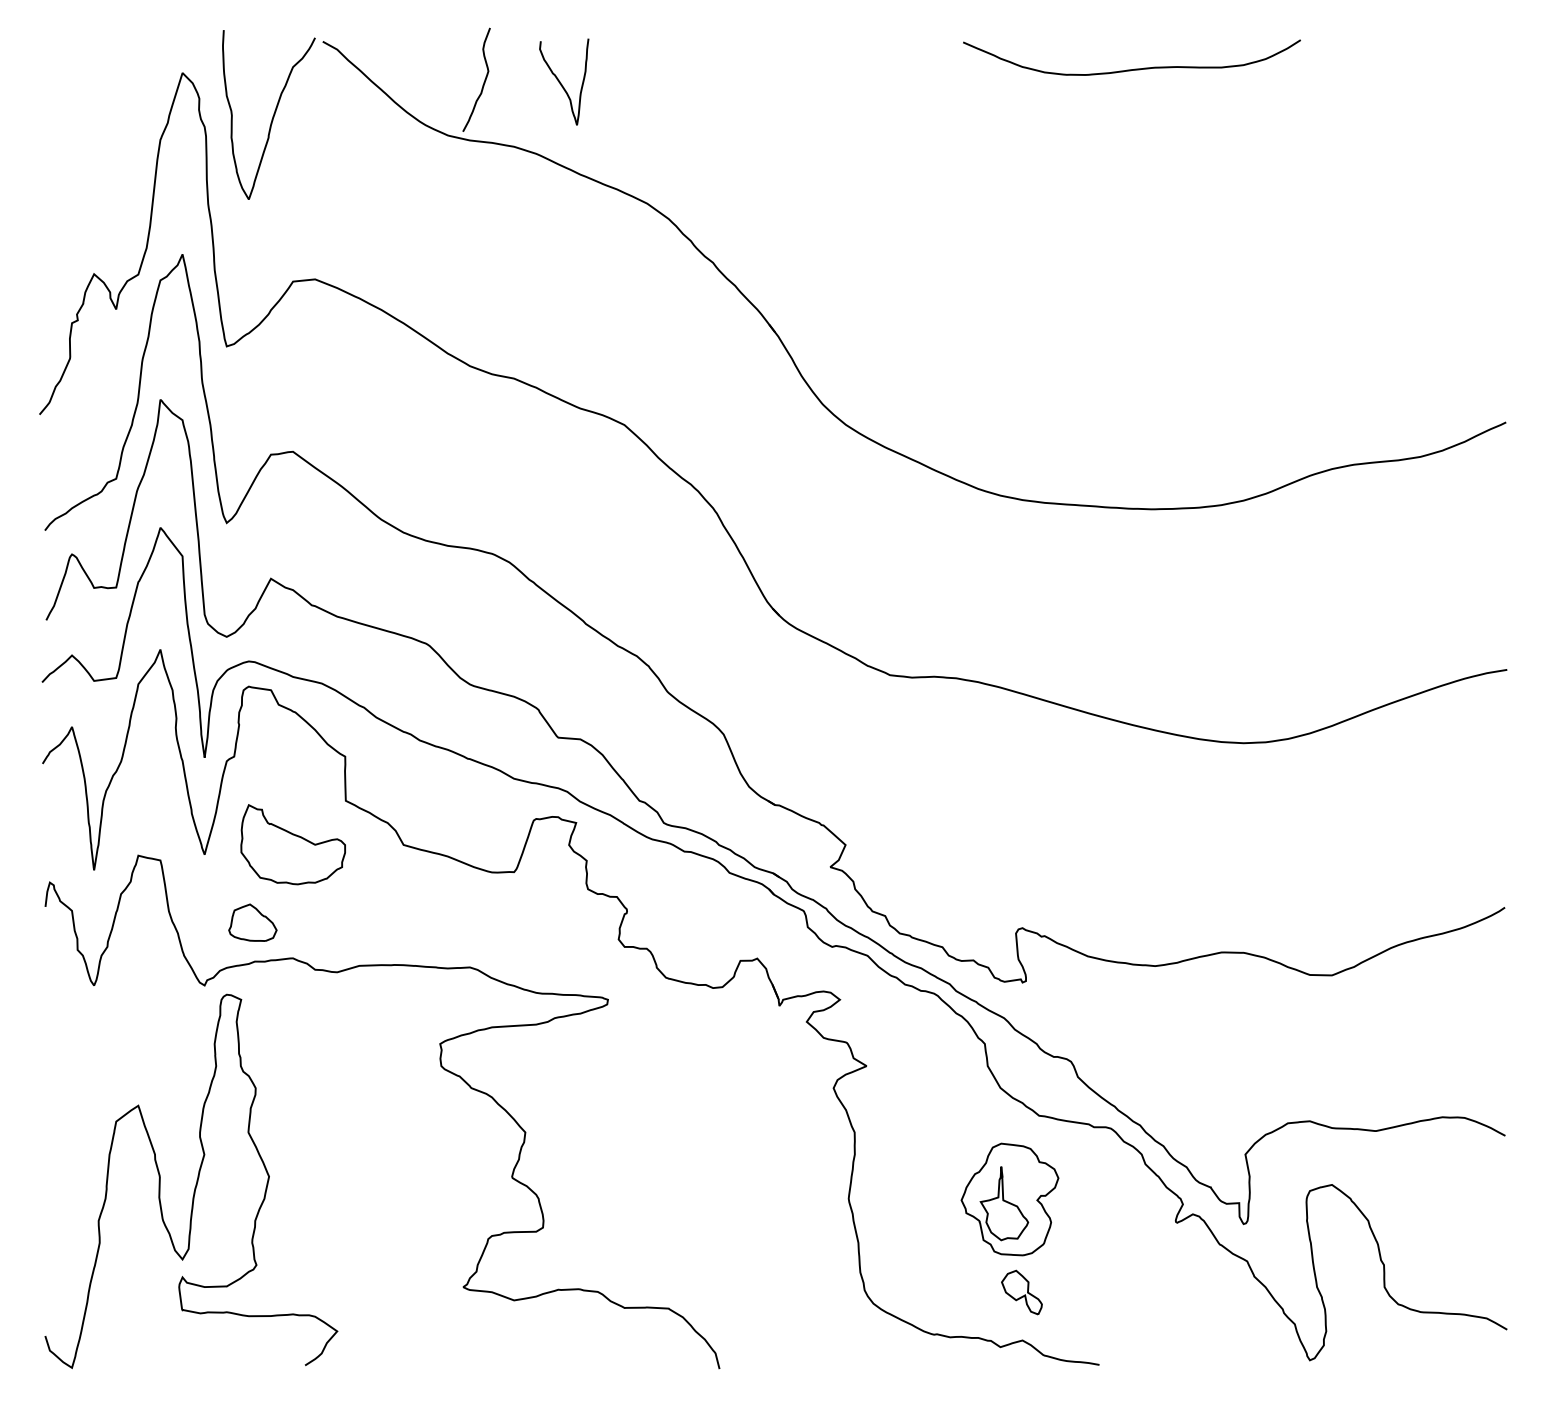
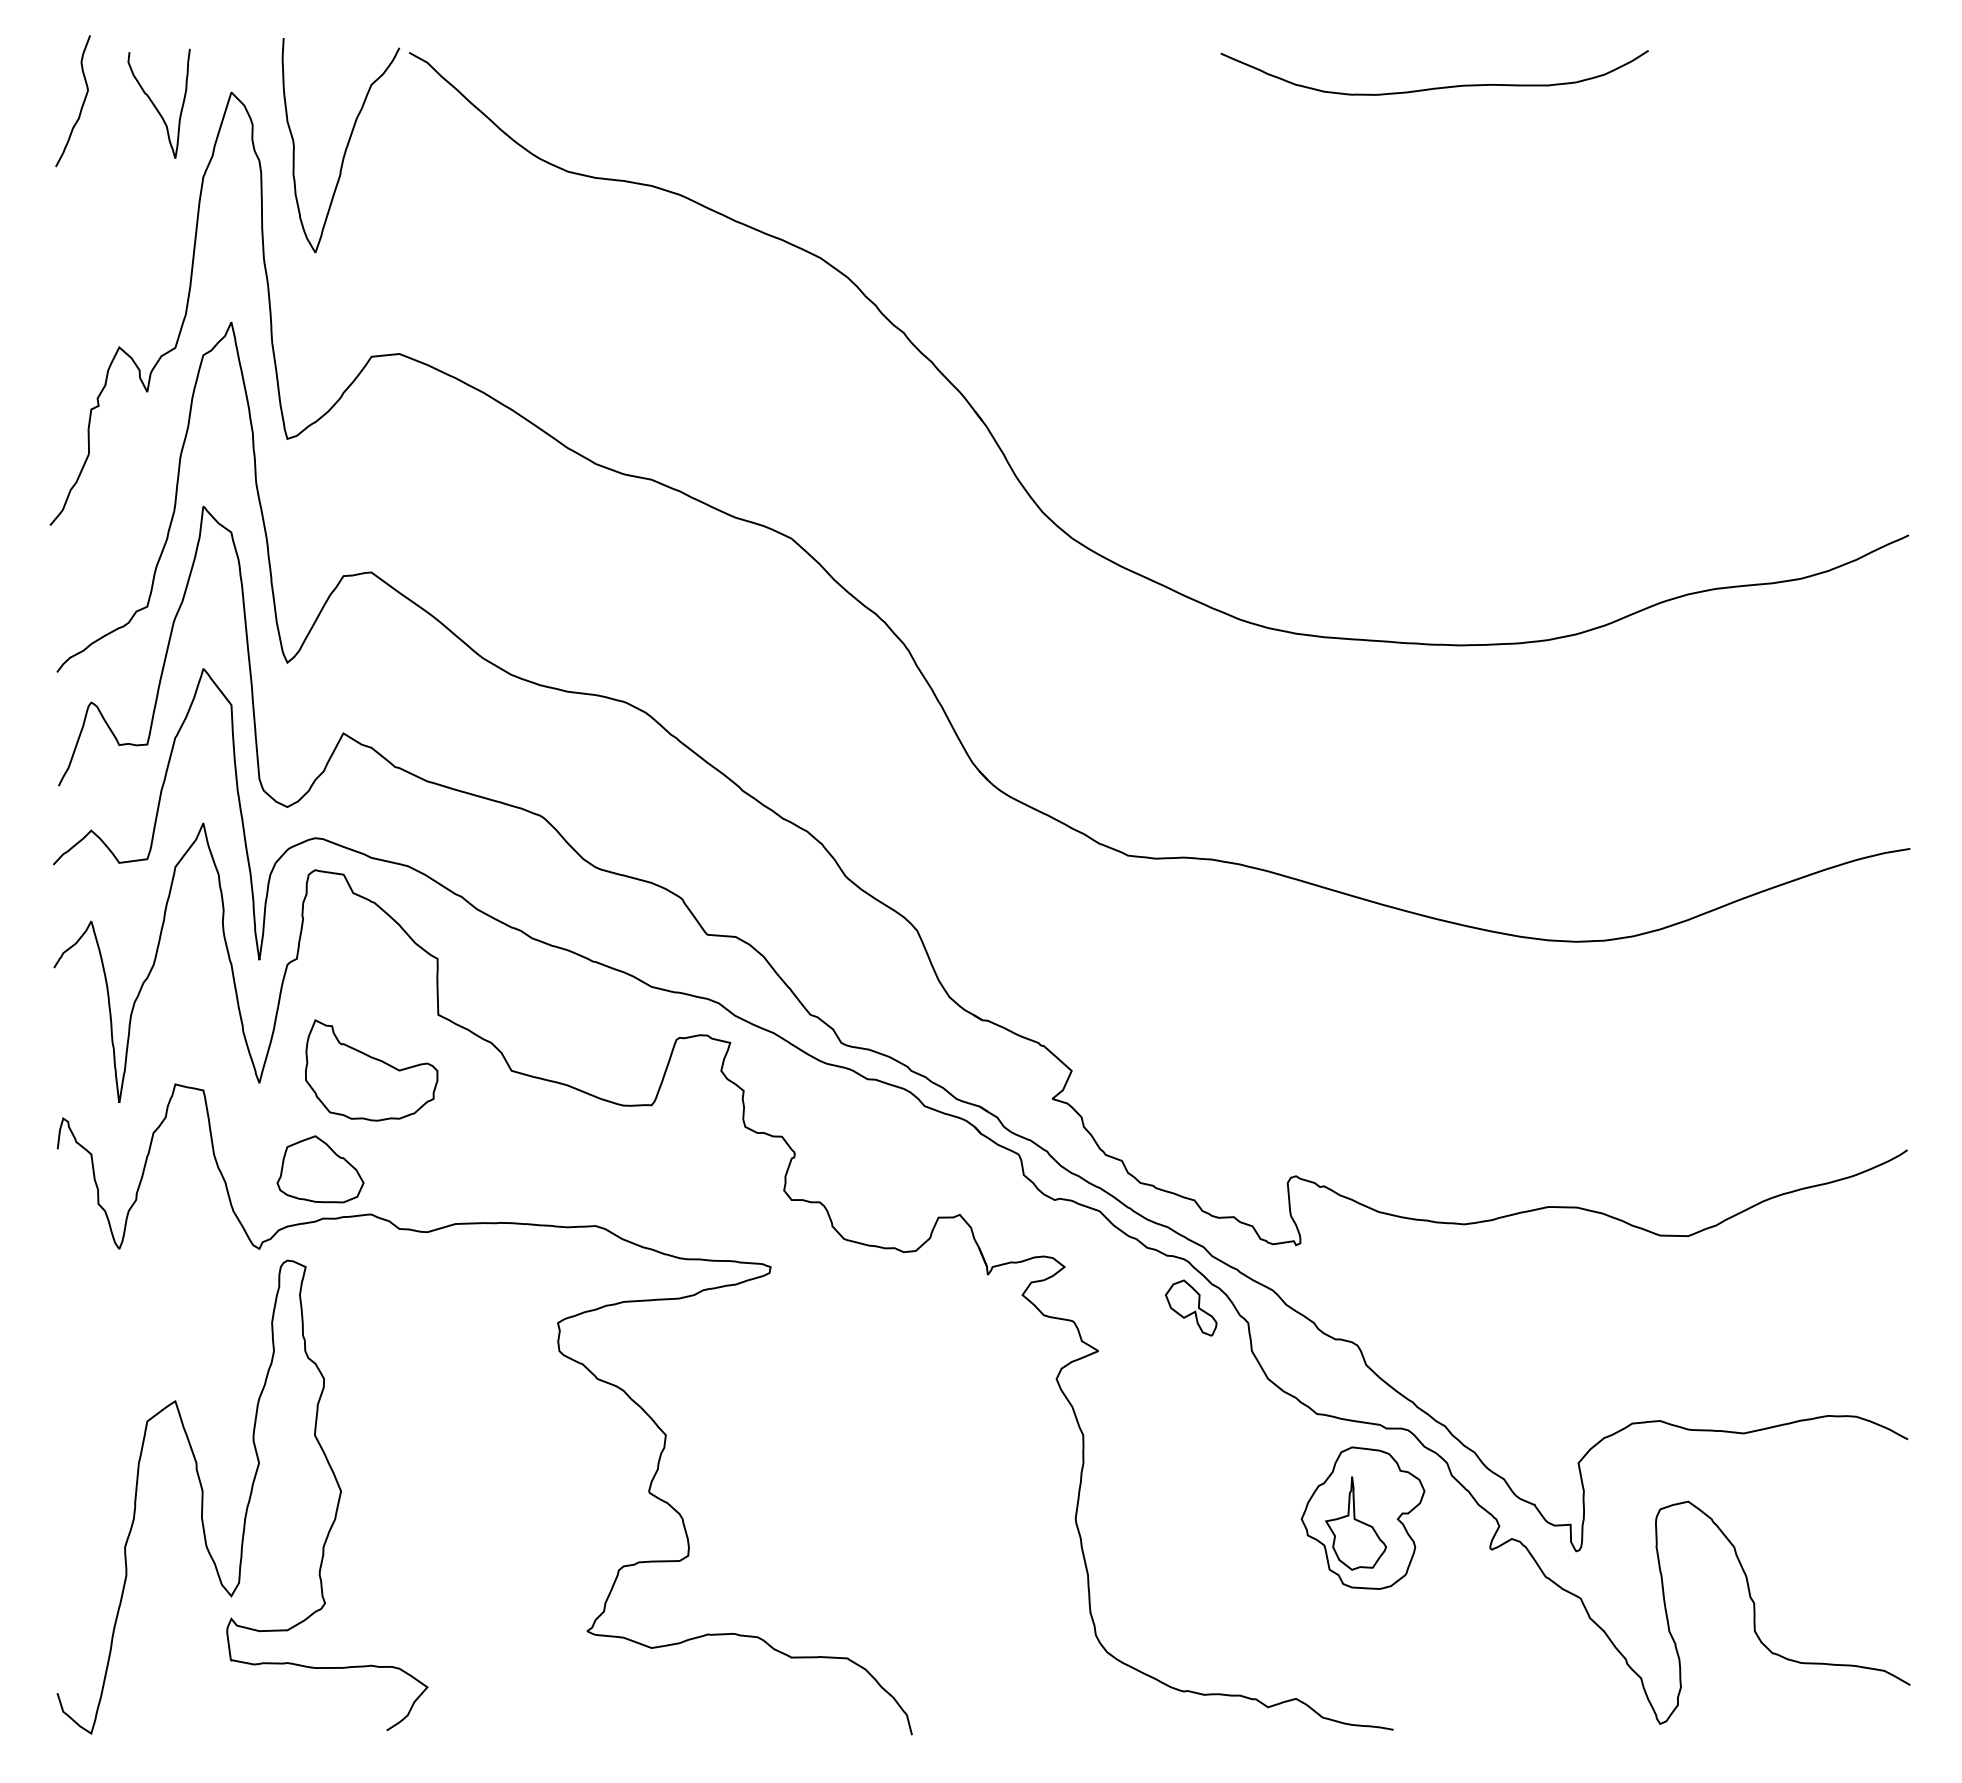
curve: (483, 83) -> (81, 105), moved
curve: (561, 83) -> (155, 105), moved
part: (252, 922) -> (320, 1169), size x1.43
part: (1009, 1198) -> (1362, 1517), moved
part: (1022, 1292) -> (1191, 1307), moved

